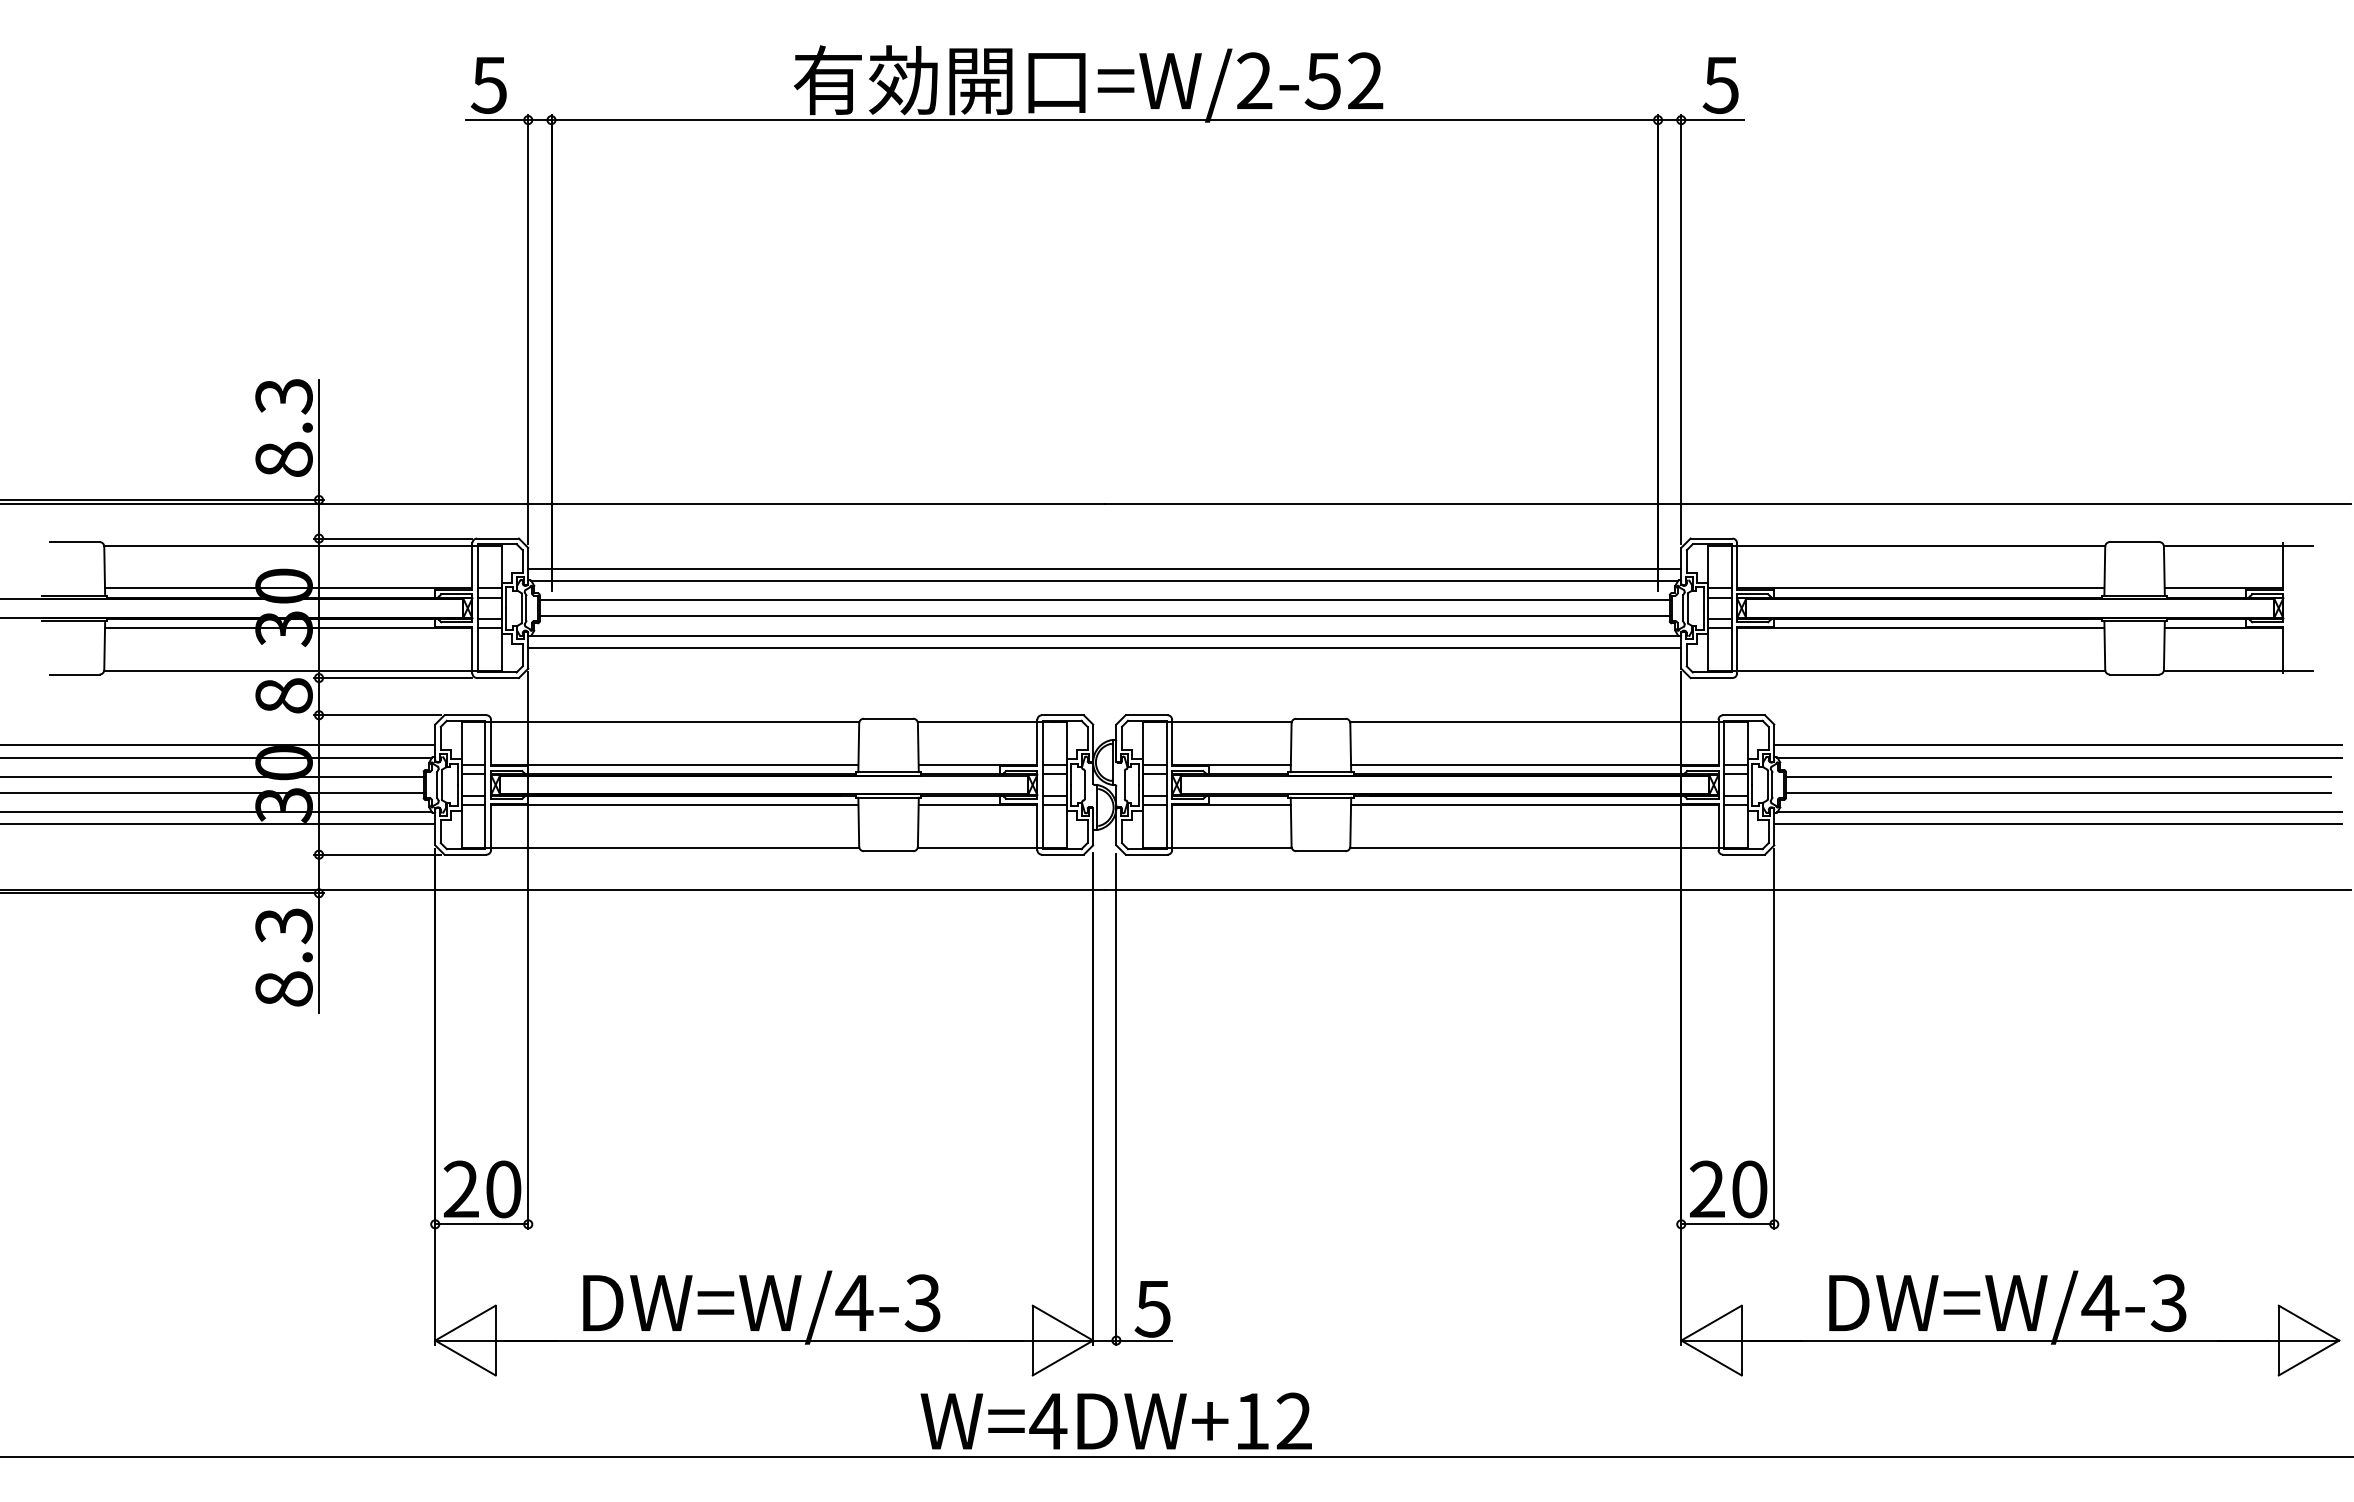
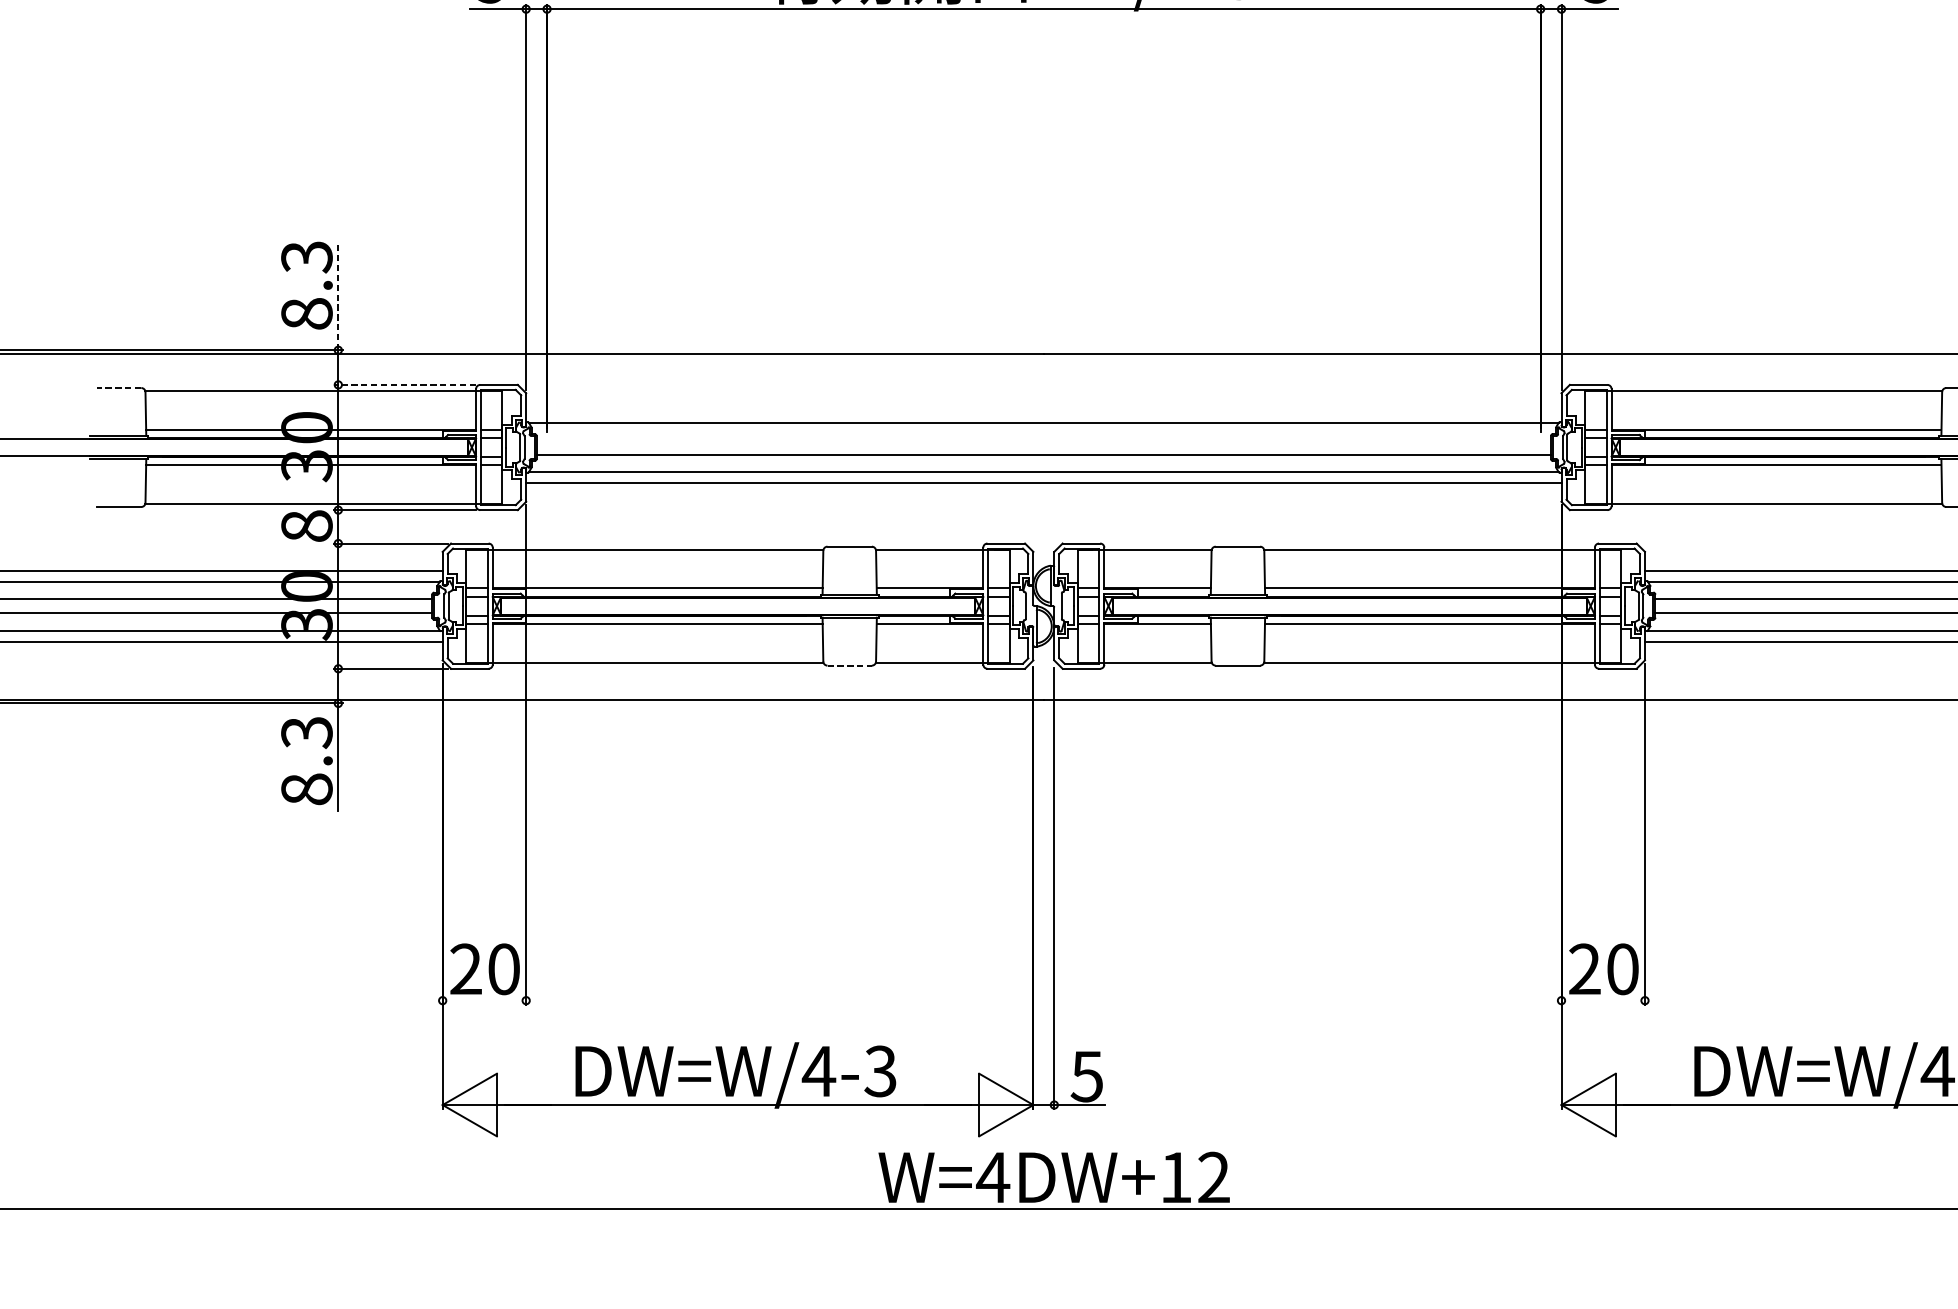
line: (319, 440) -> (338, 296), solid -> dashed
line: (392, 538) -> (404, 384), solid -> dashed
line: (74, 542) -> (118, 388), solid -> dashed
line: (1104, 568) -> (1043, 411), removed
line: (1104, 600) -> (1043, 440), removed
line: (888, 851) -> (849, 665), solid -> dashed
line: (481, 1224) -> (484, 1000), removed
line: (1727, 1224) -> (1602, 1000), removed

